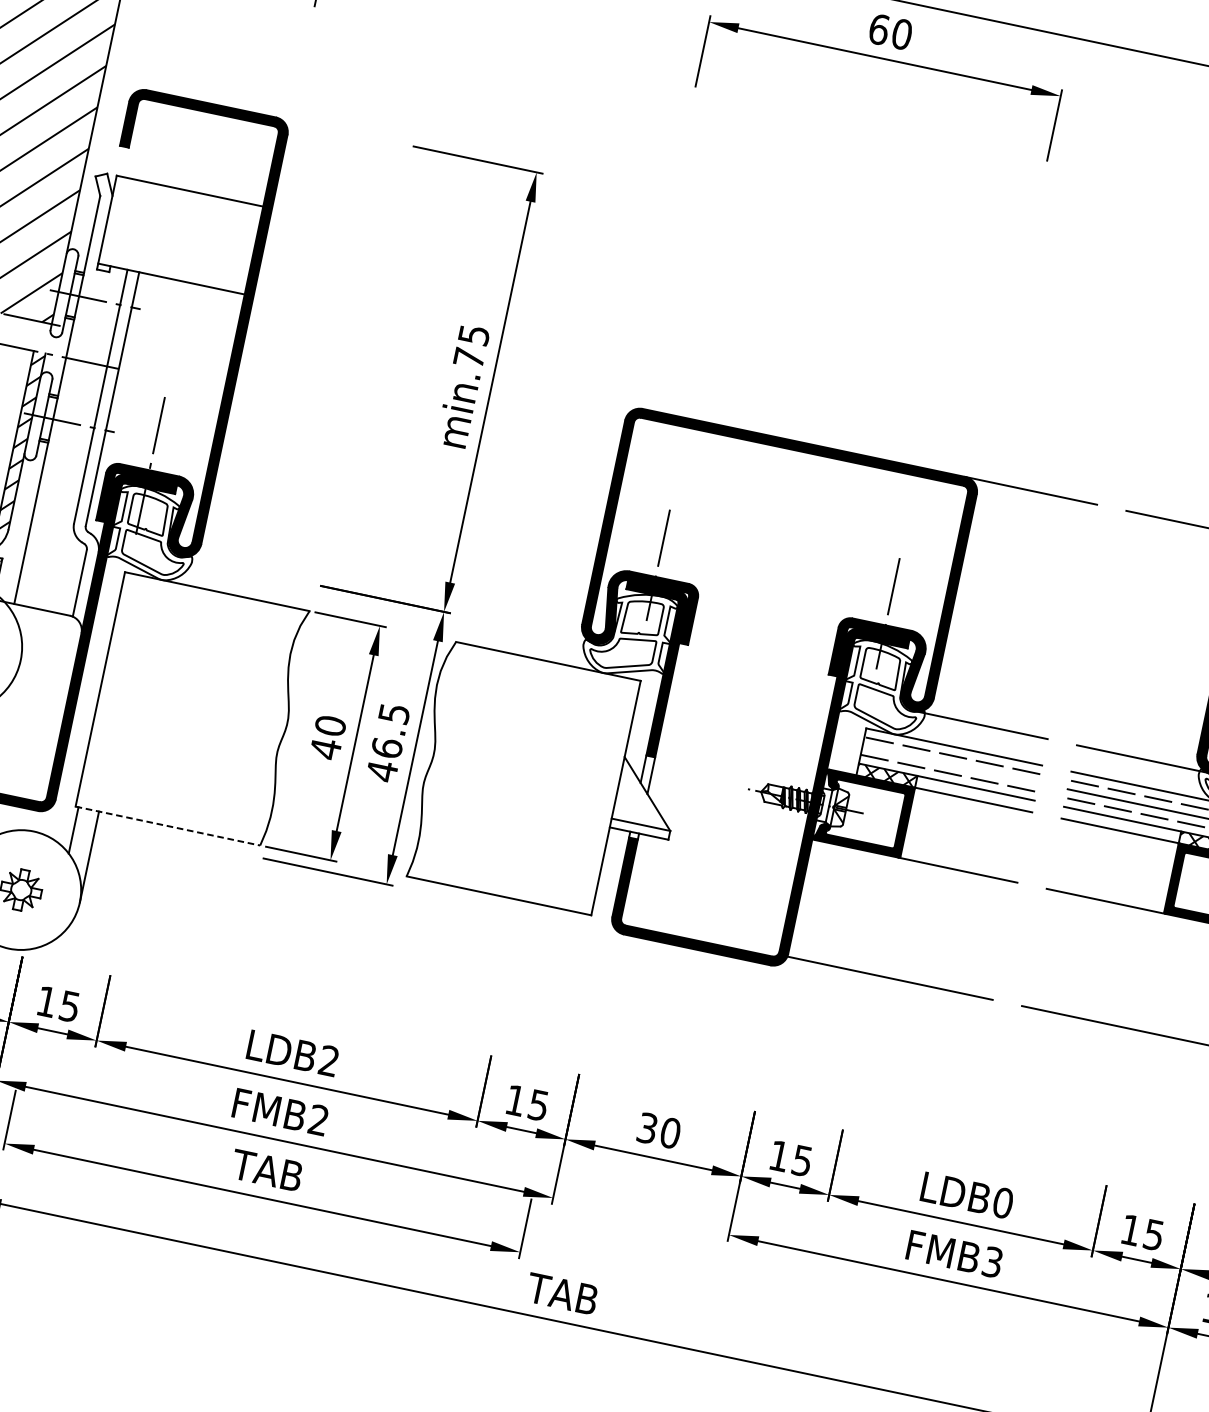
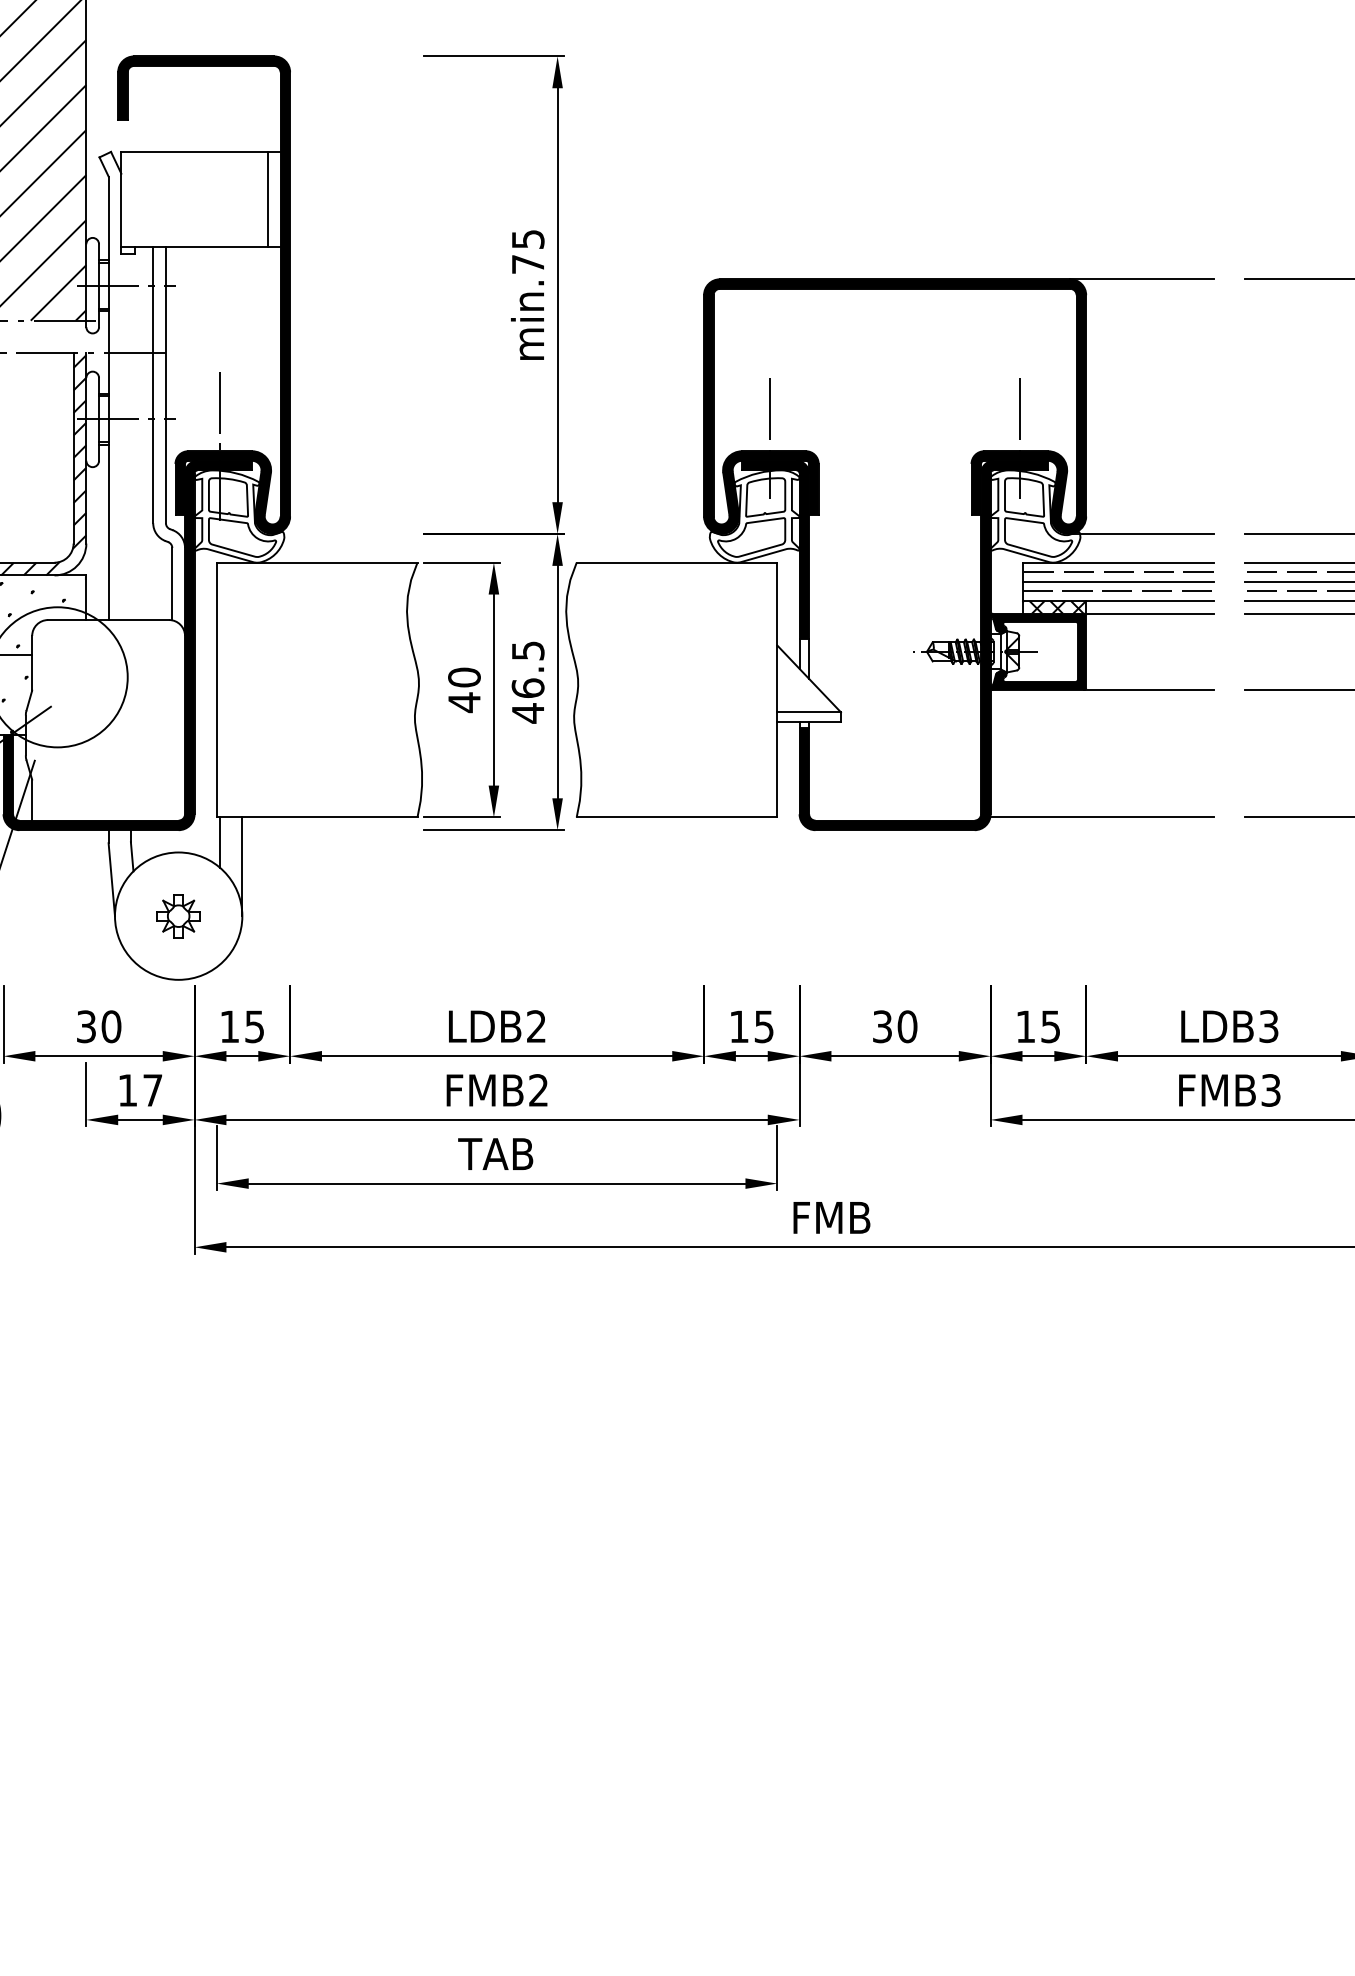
line: (242, 247) -> (267, 199), added
line: (950, 764) -> (1117, 581), added
line: (168, 826) -> (317, 817), dashed -> solid
text: (1002, 1202) -> (1268, 1026), LDB0 -> LDB3
text: (563, 1293) -> (831, 1217), TAB -> FMB

